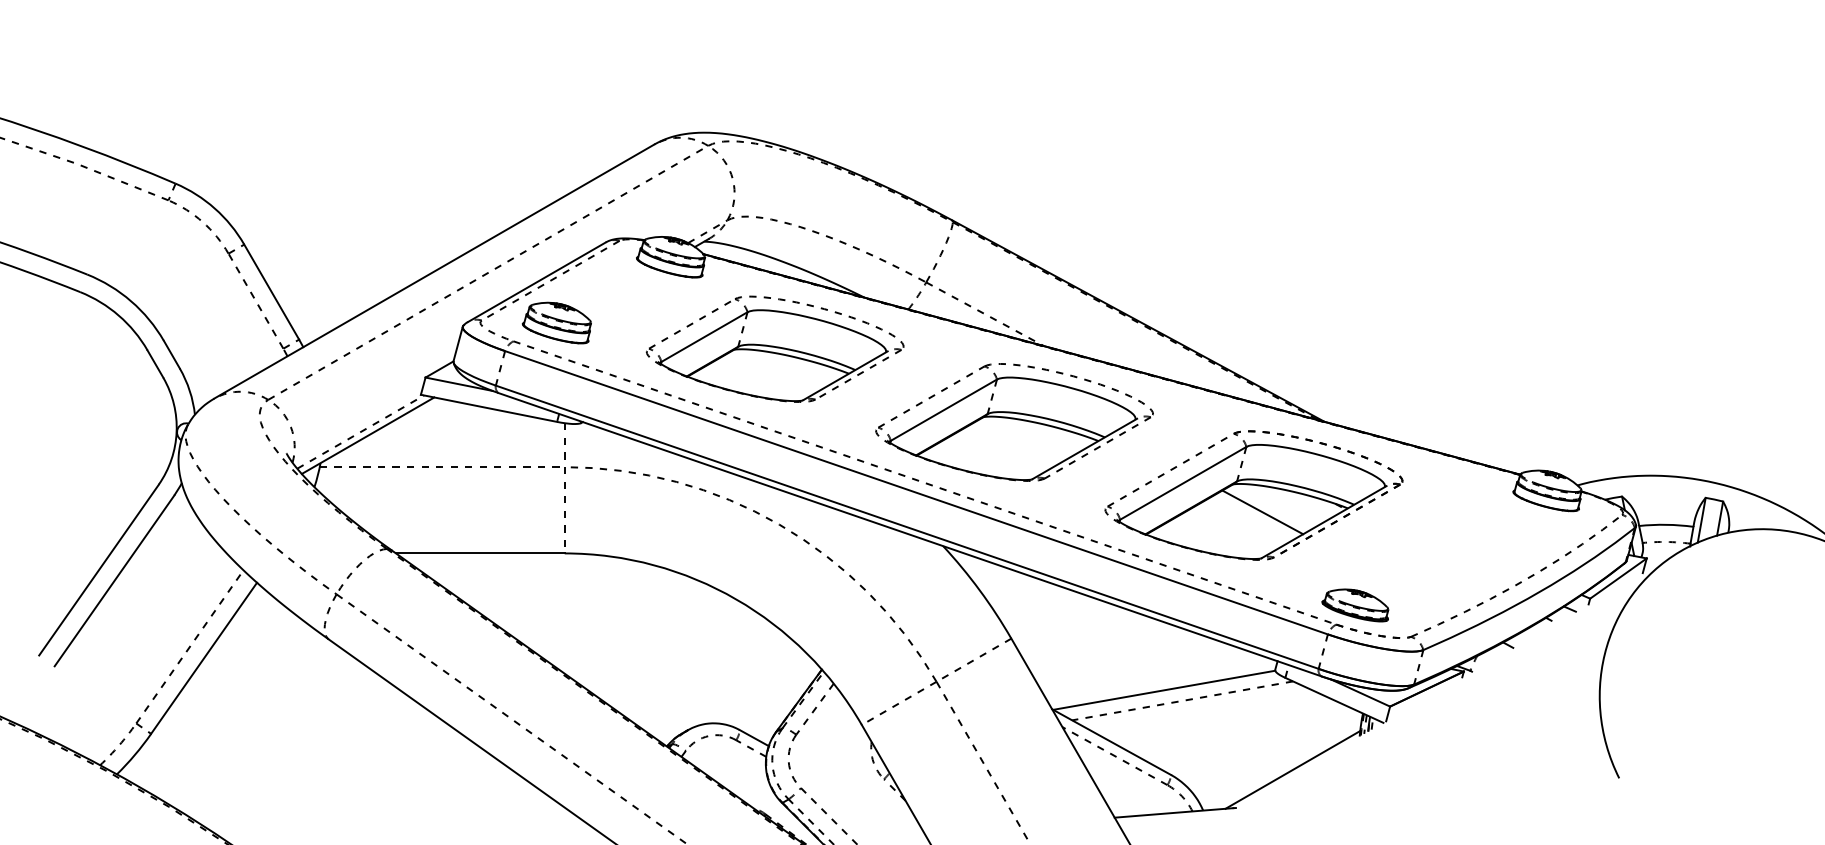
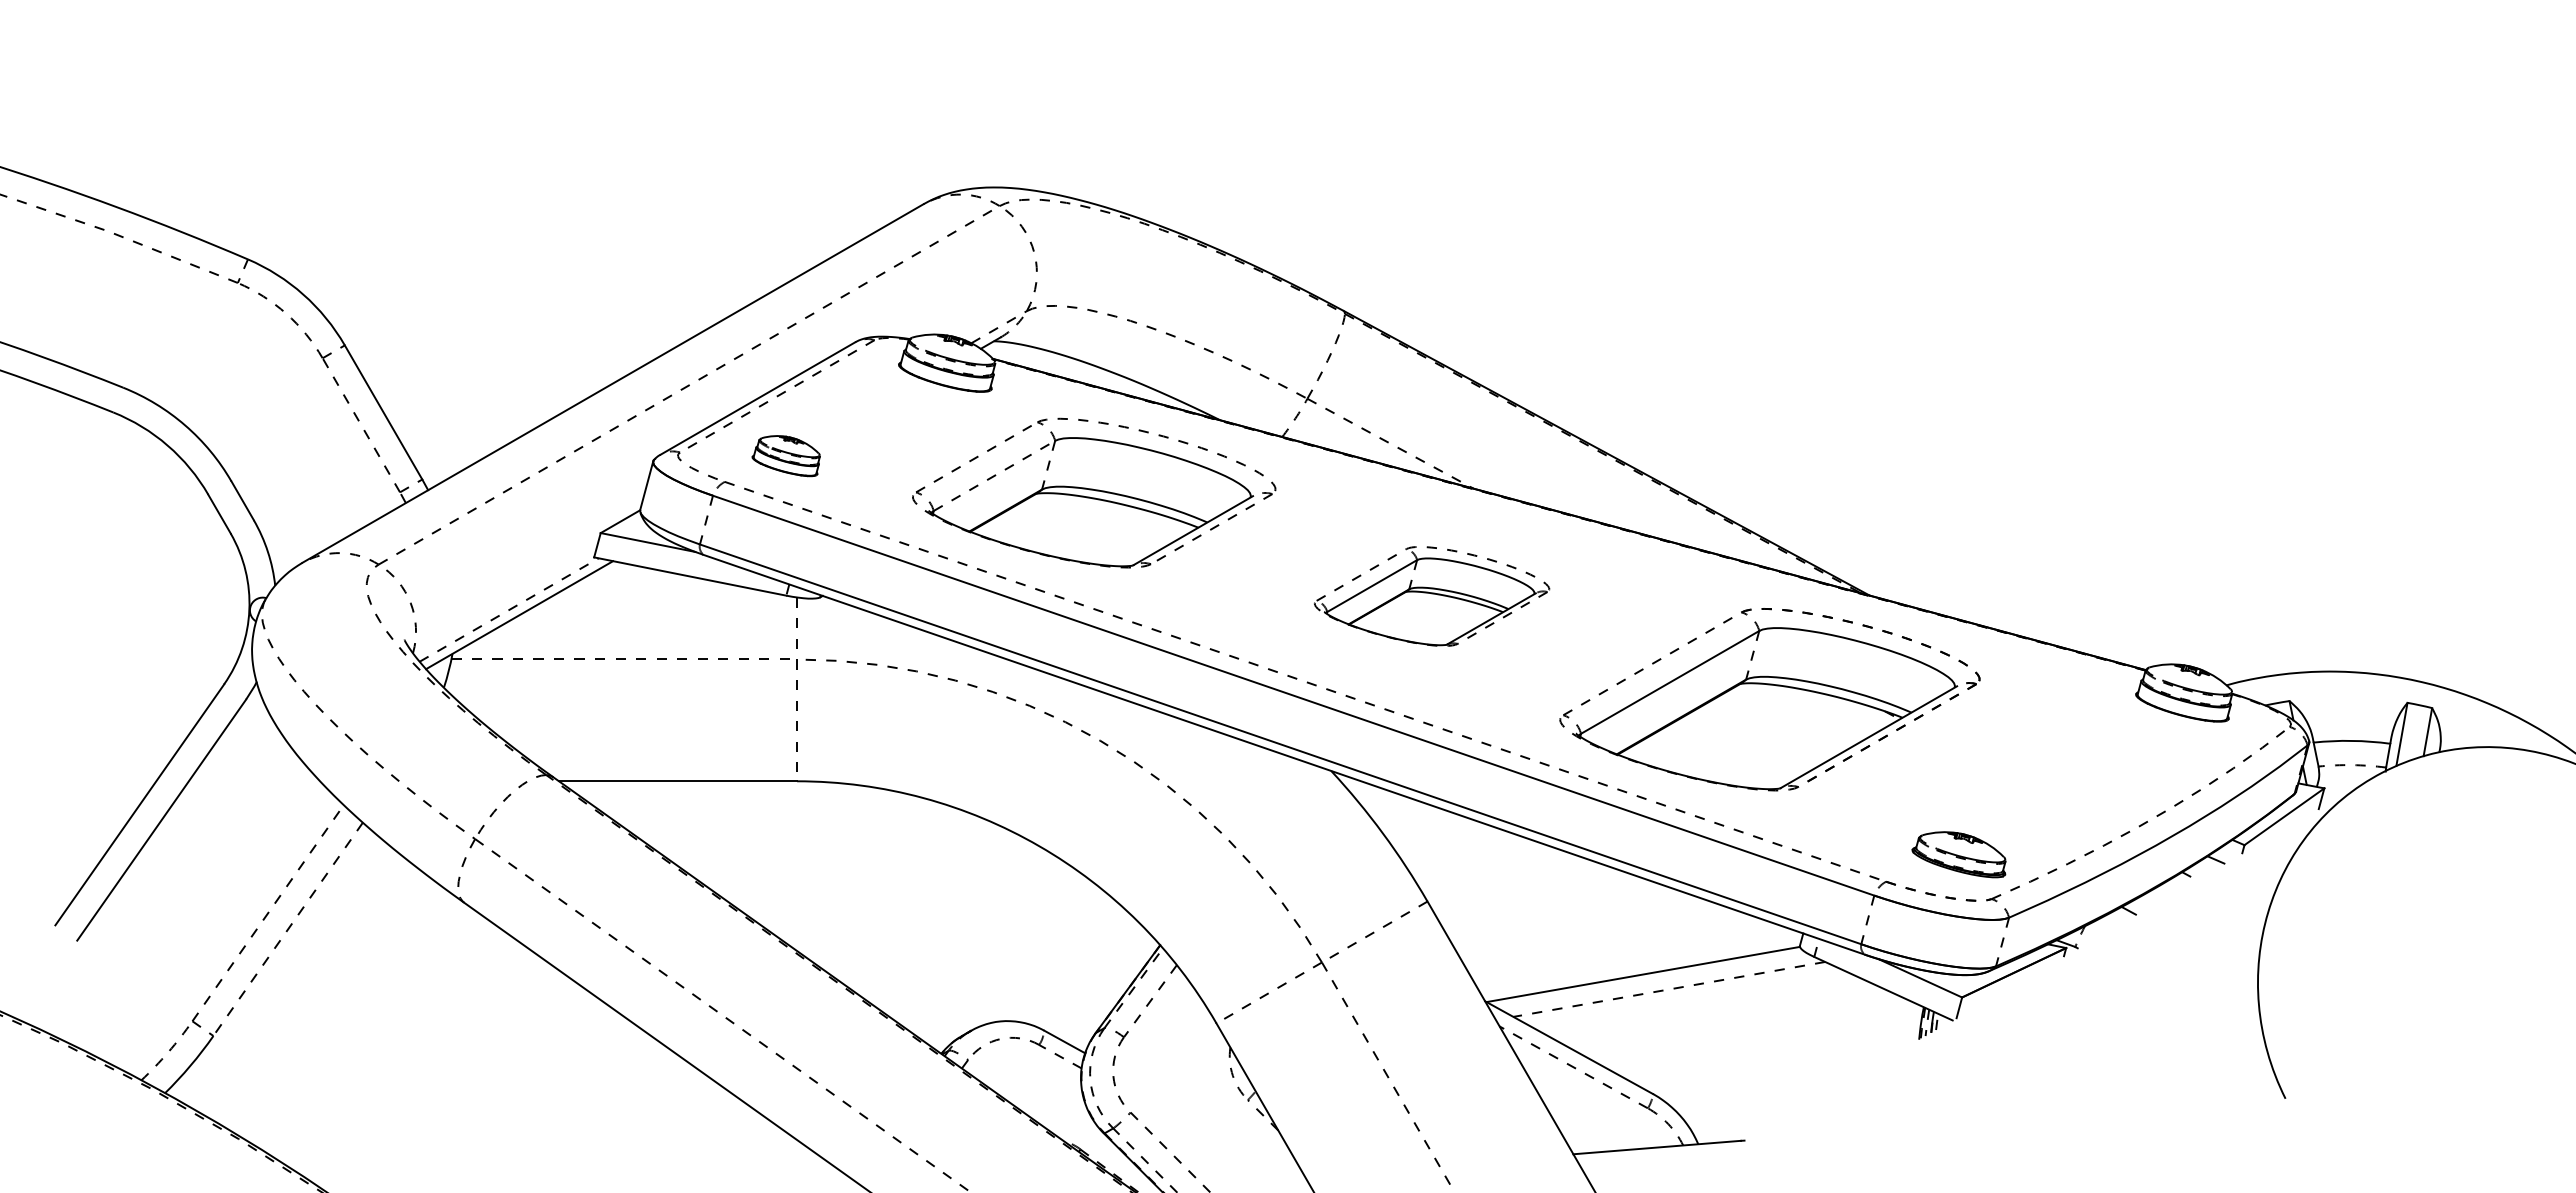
part: (557, 322) -> (786, 455), size x0.7
line: (704, 336) -> (994, 475), solid -> dashed
part: (1014, 422) -> (1431, 596), size x0.6
line: (1262, 512) -> (1782, 723), removed
part: (1354, 605) -> (1958, 854), moved
line: (203, 658) -> (287, 929), solid -> dashed
line: (1292, 769) -> (1824, 1086), removed

